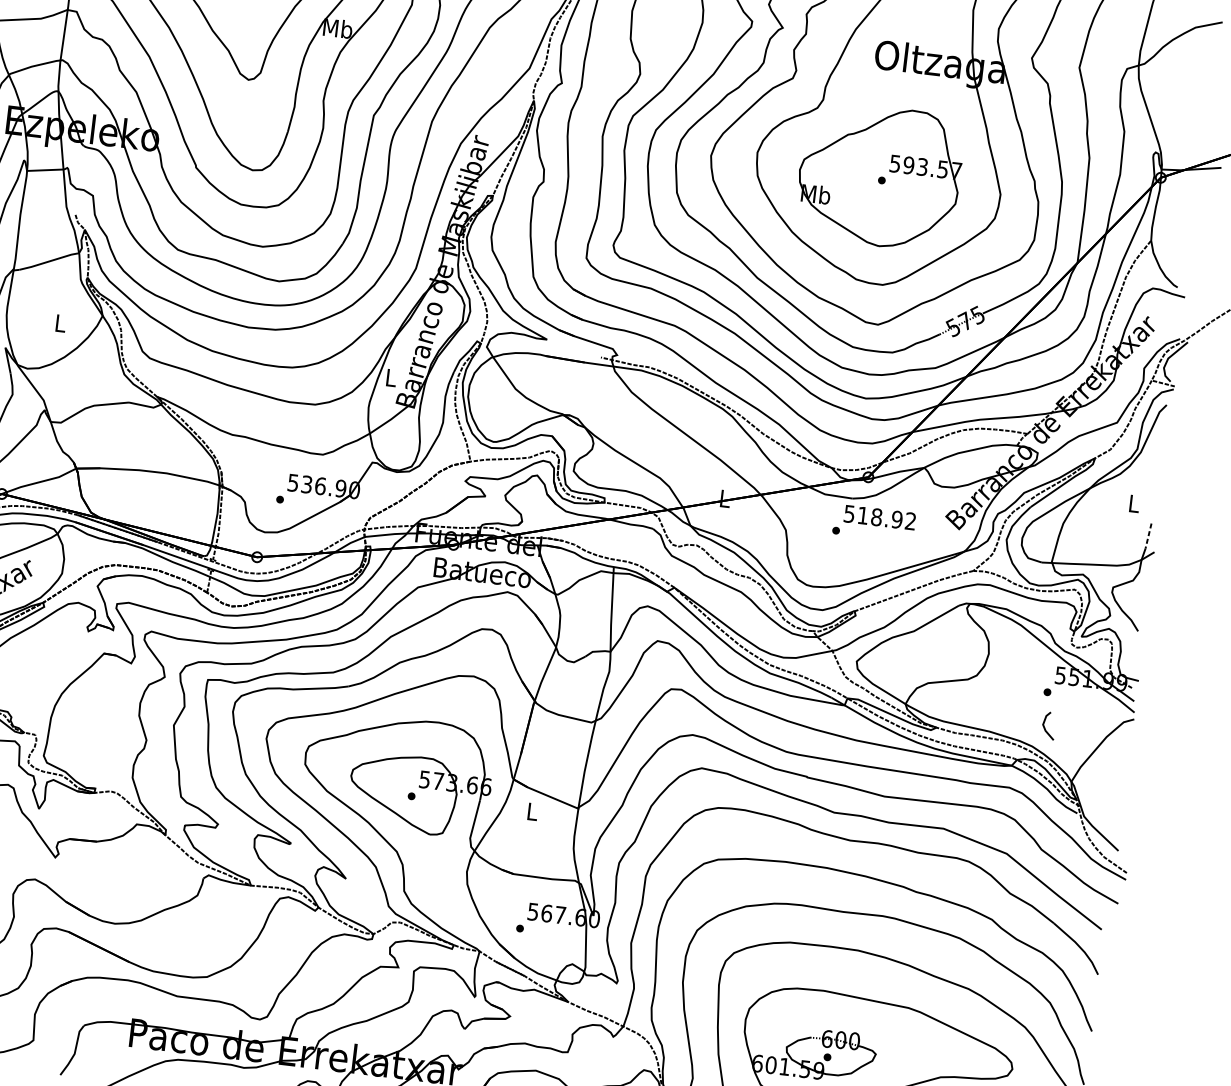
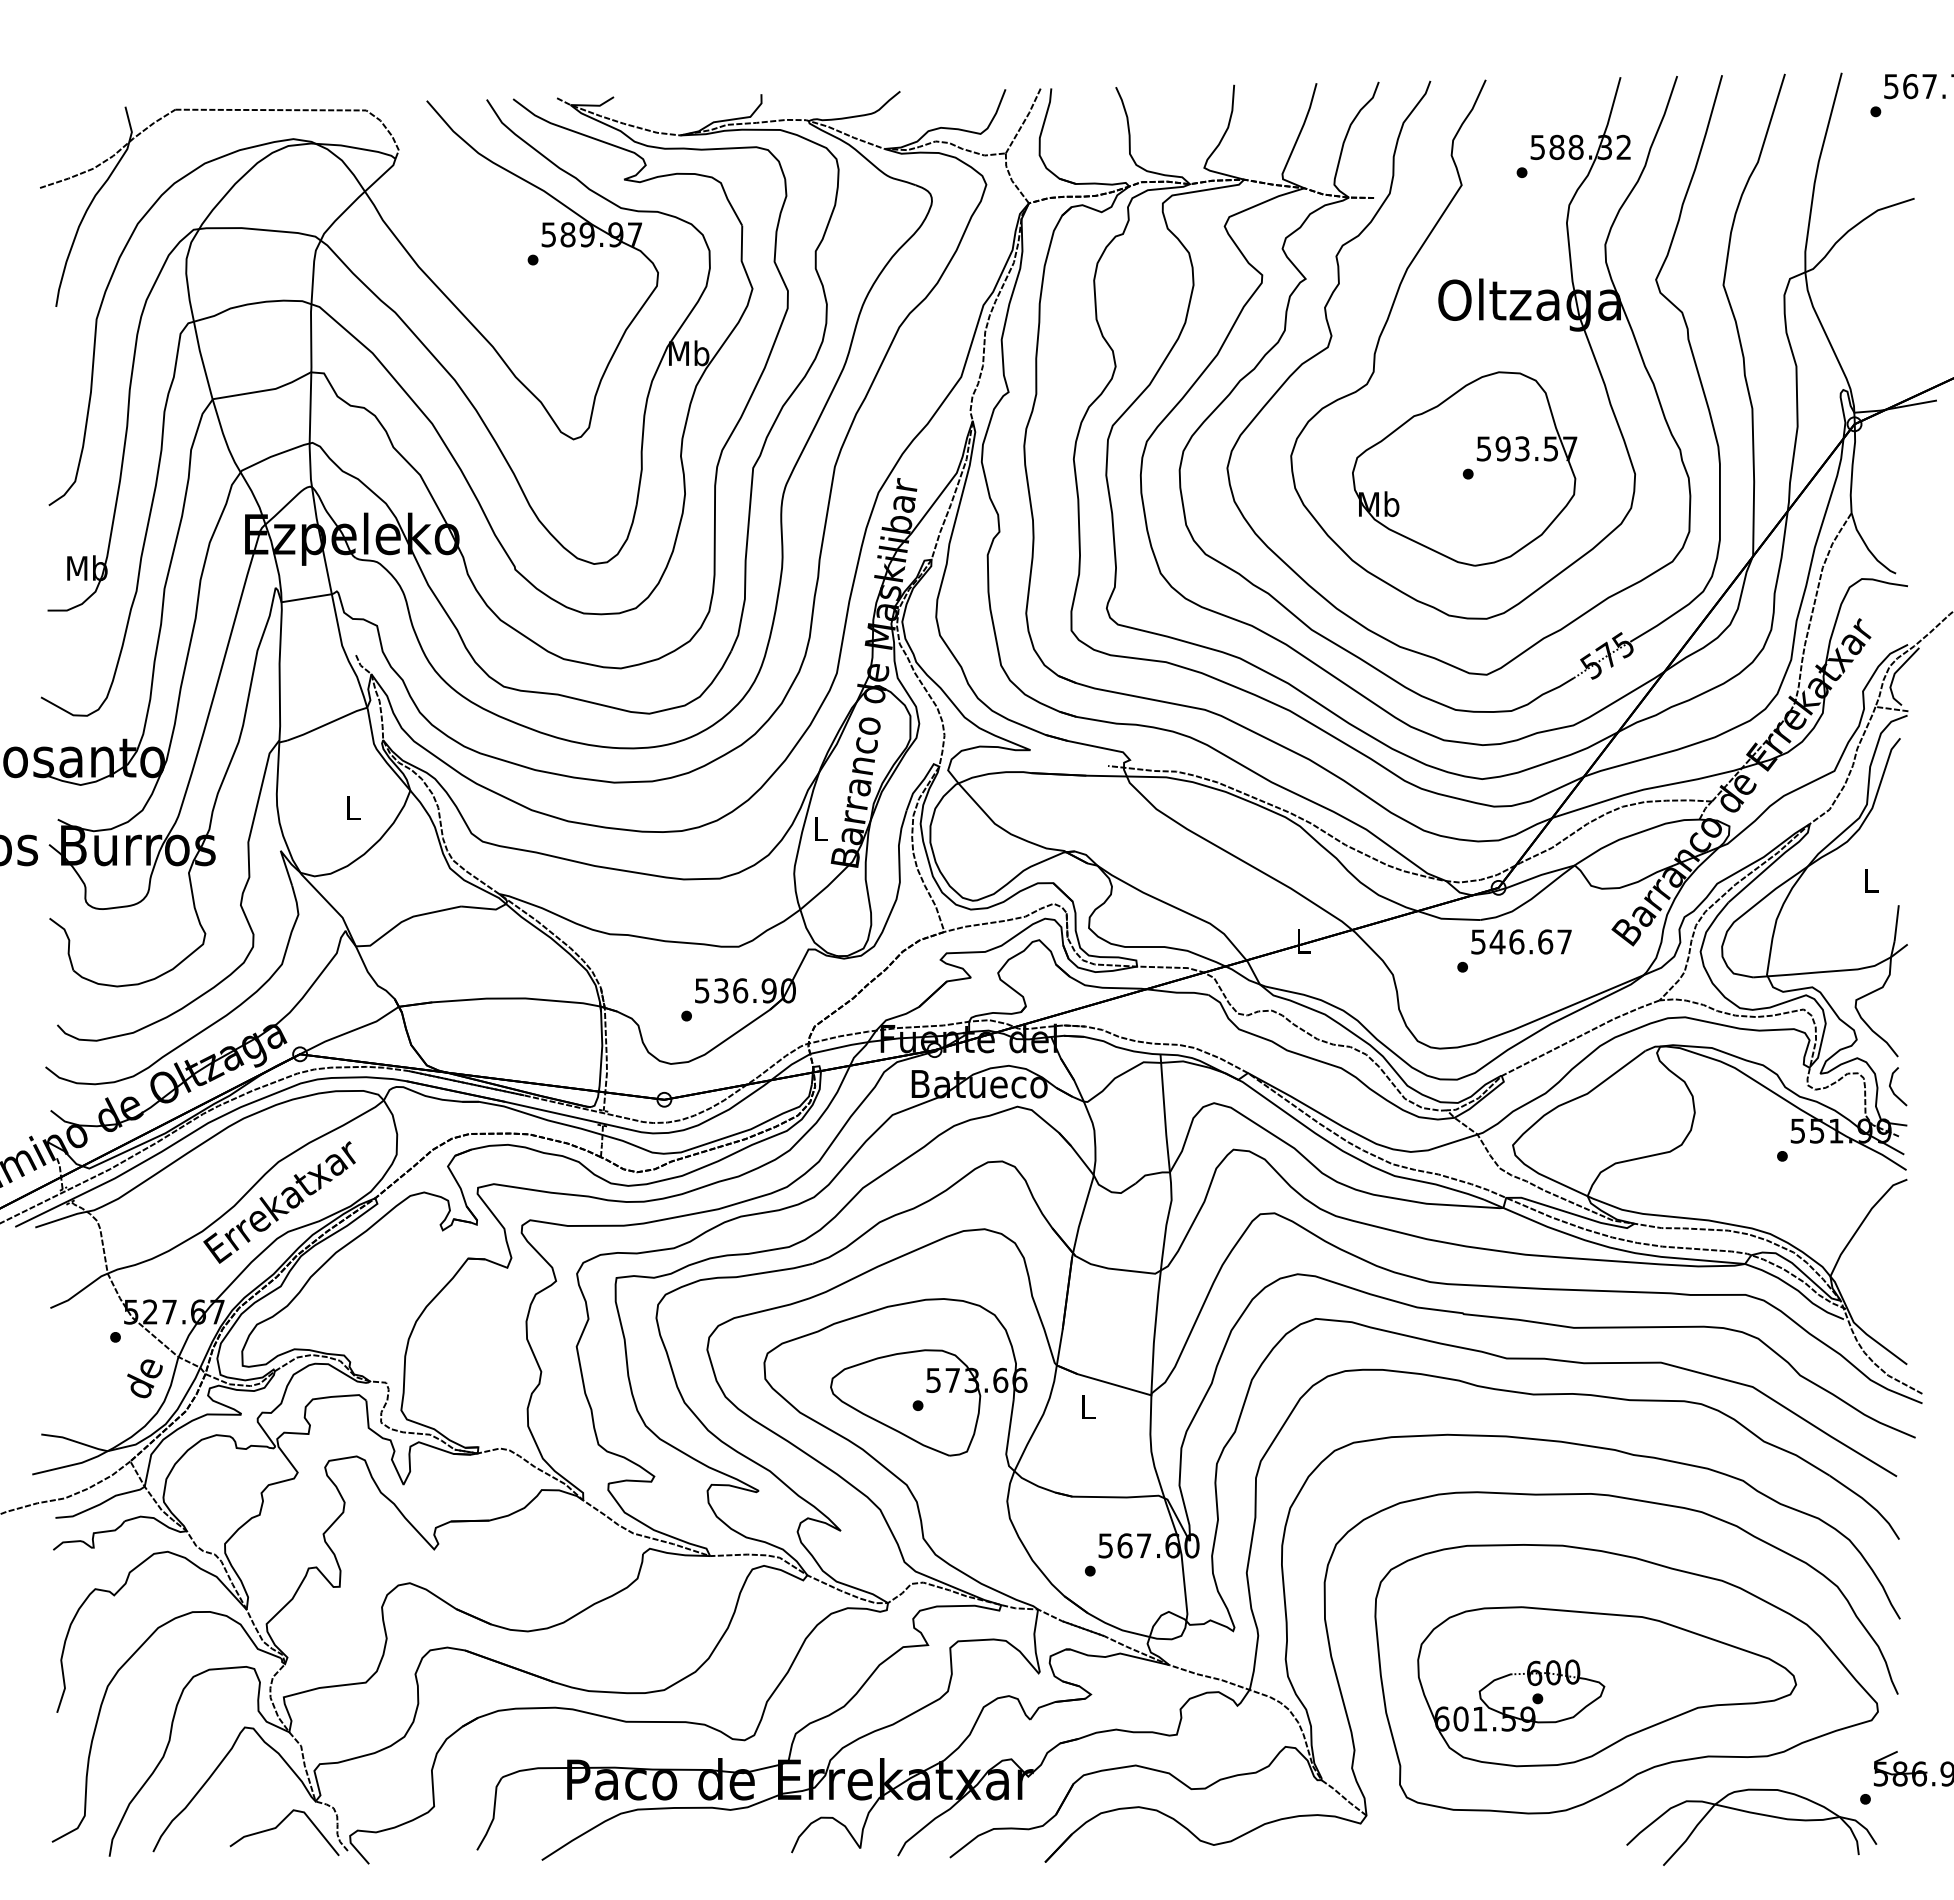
text: (886, 518) -> (1530, 941), 518.92 -> 546.67
line: (1148, 536) -> (1896, 923), dashed -> solid
line: (1044, 726) -> (1892, 1088), moved

